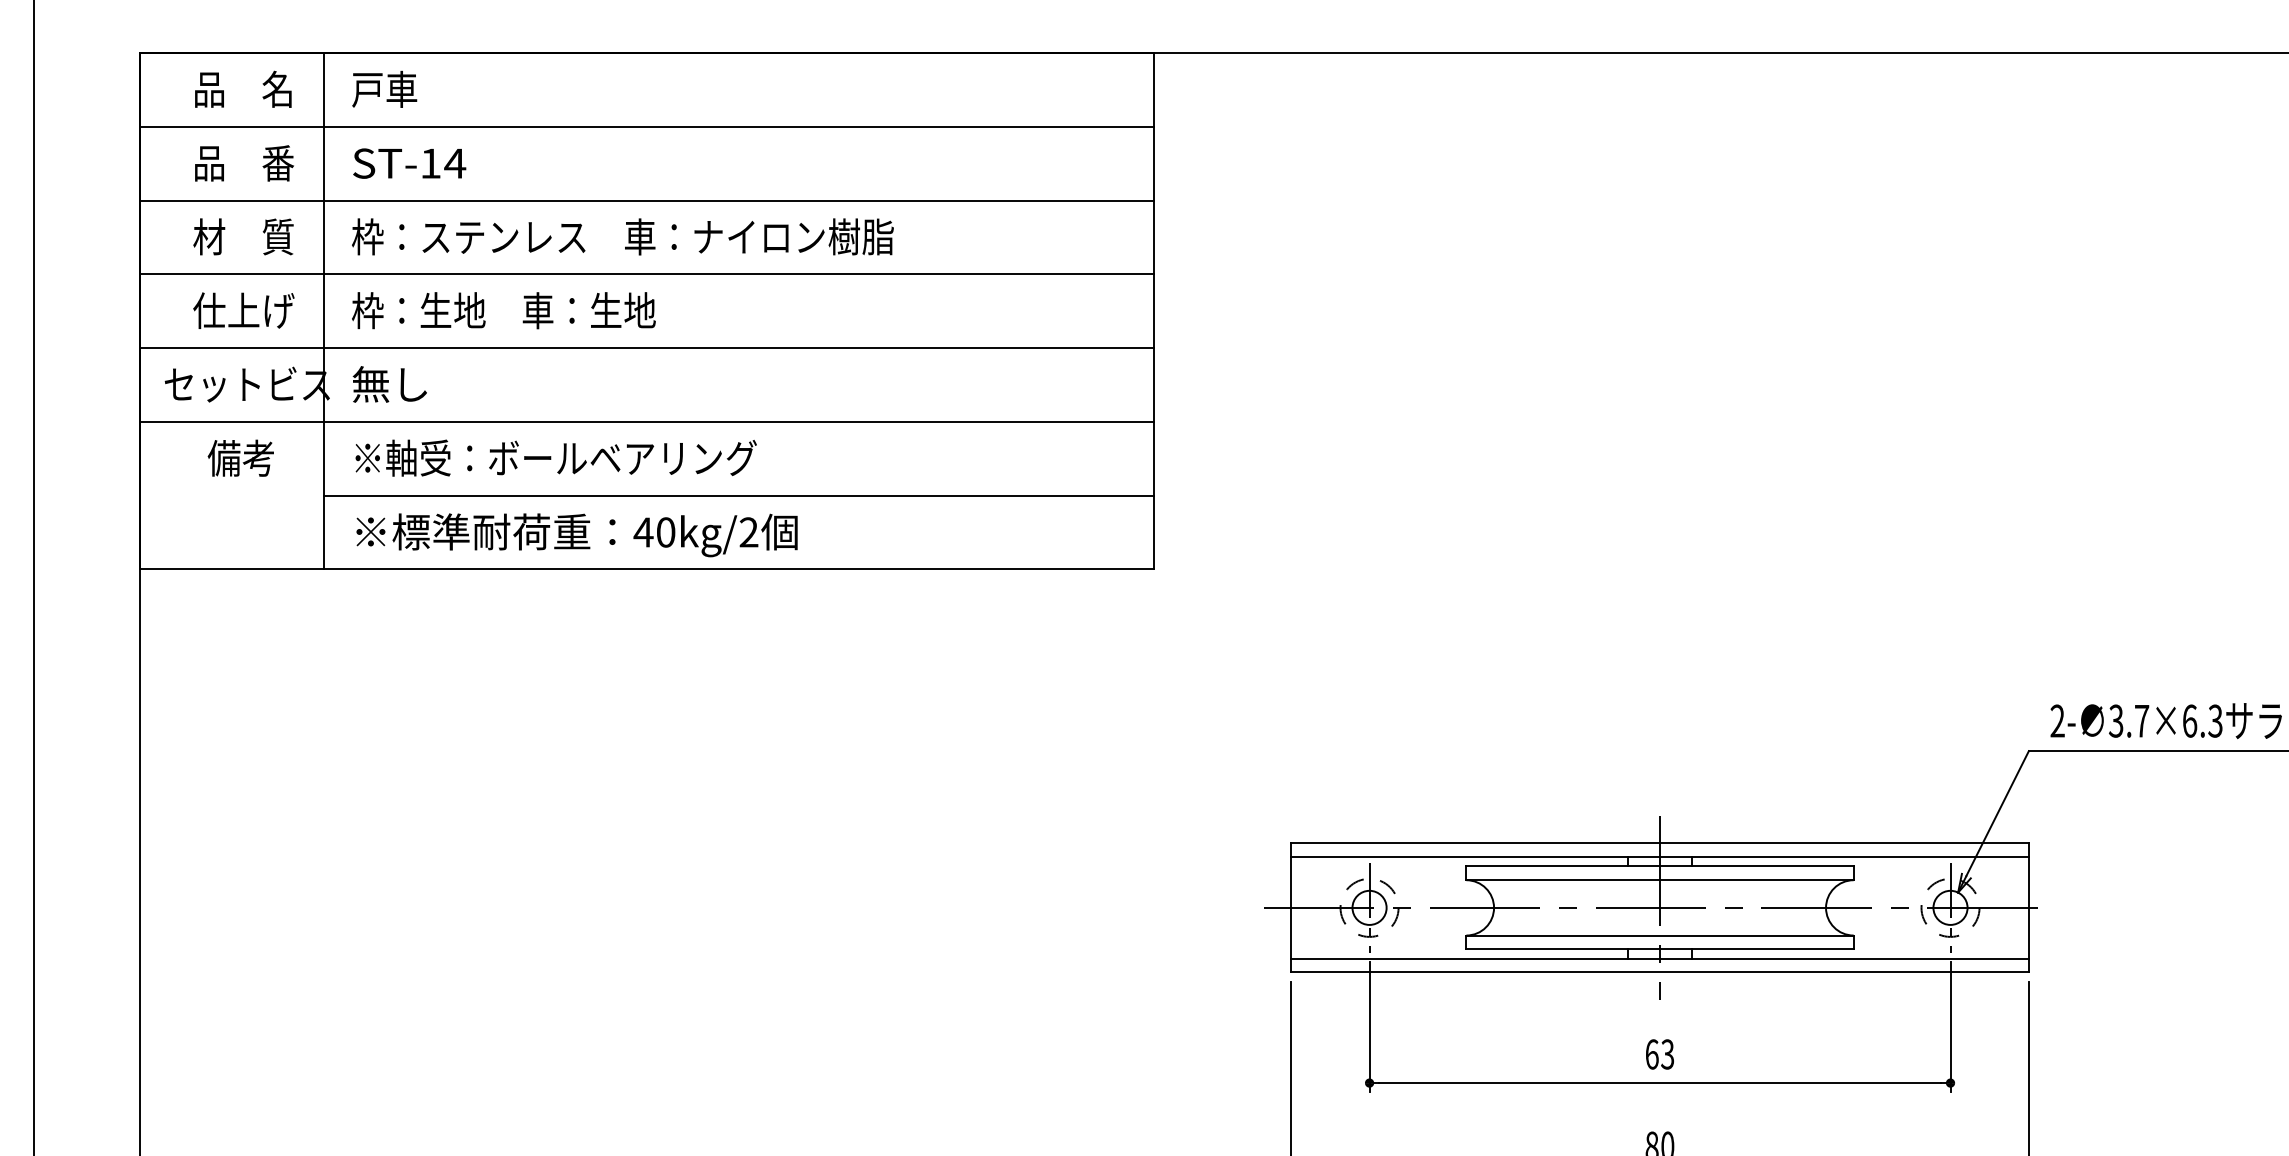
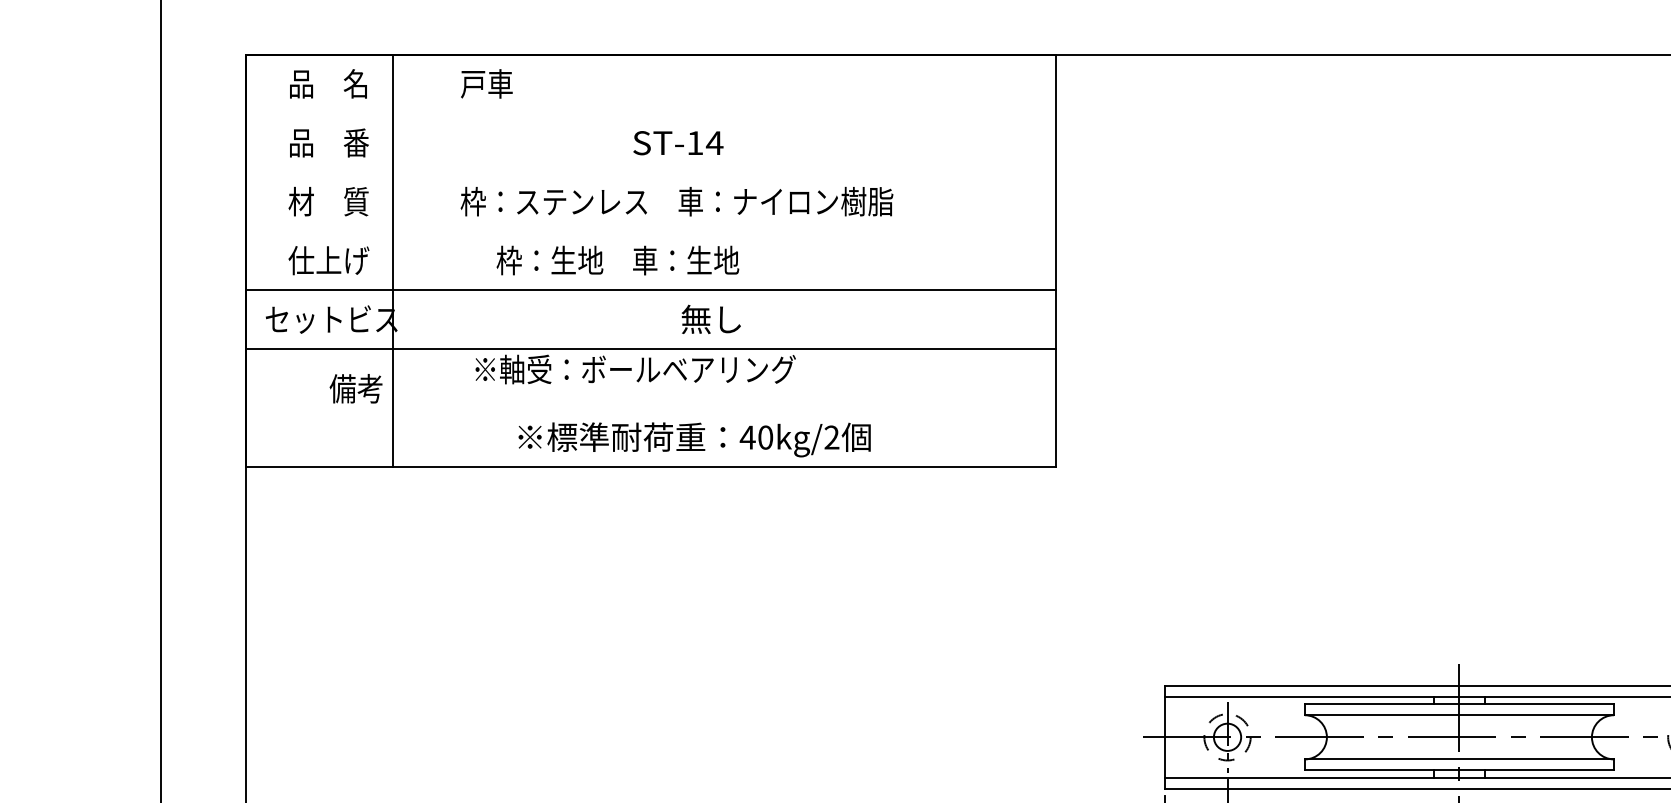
text: (384, 88) -> (486, 83), moved
line: (647, 126) -> (651, 113), removed
text: (409, 163) -> (678, 143), moved
line: (647, 200) -> (651, 172), removed
text: (622, 236) -> (676, 201), moved
line: (647, 274) -> (651, 231), removed
text: (503, 310) -> (617, 260), moved
text: (389, 384) -> (710, 319), moved
text: (240, 457) -> (355, 388), moved
text: (555, 457) -> (635, 368), moved
line: (739, 495) -> (724, 408), removed
text: (576, 535) -> (694, 440), moved

